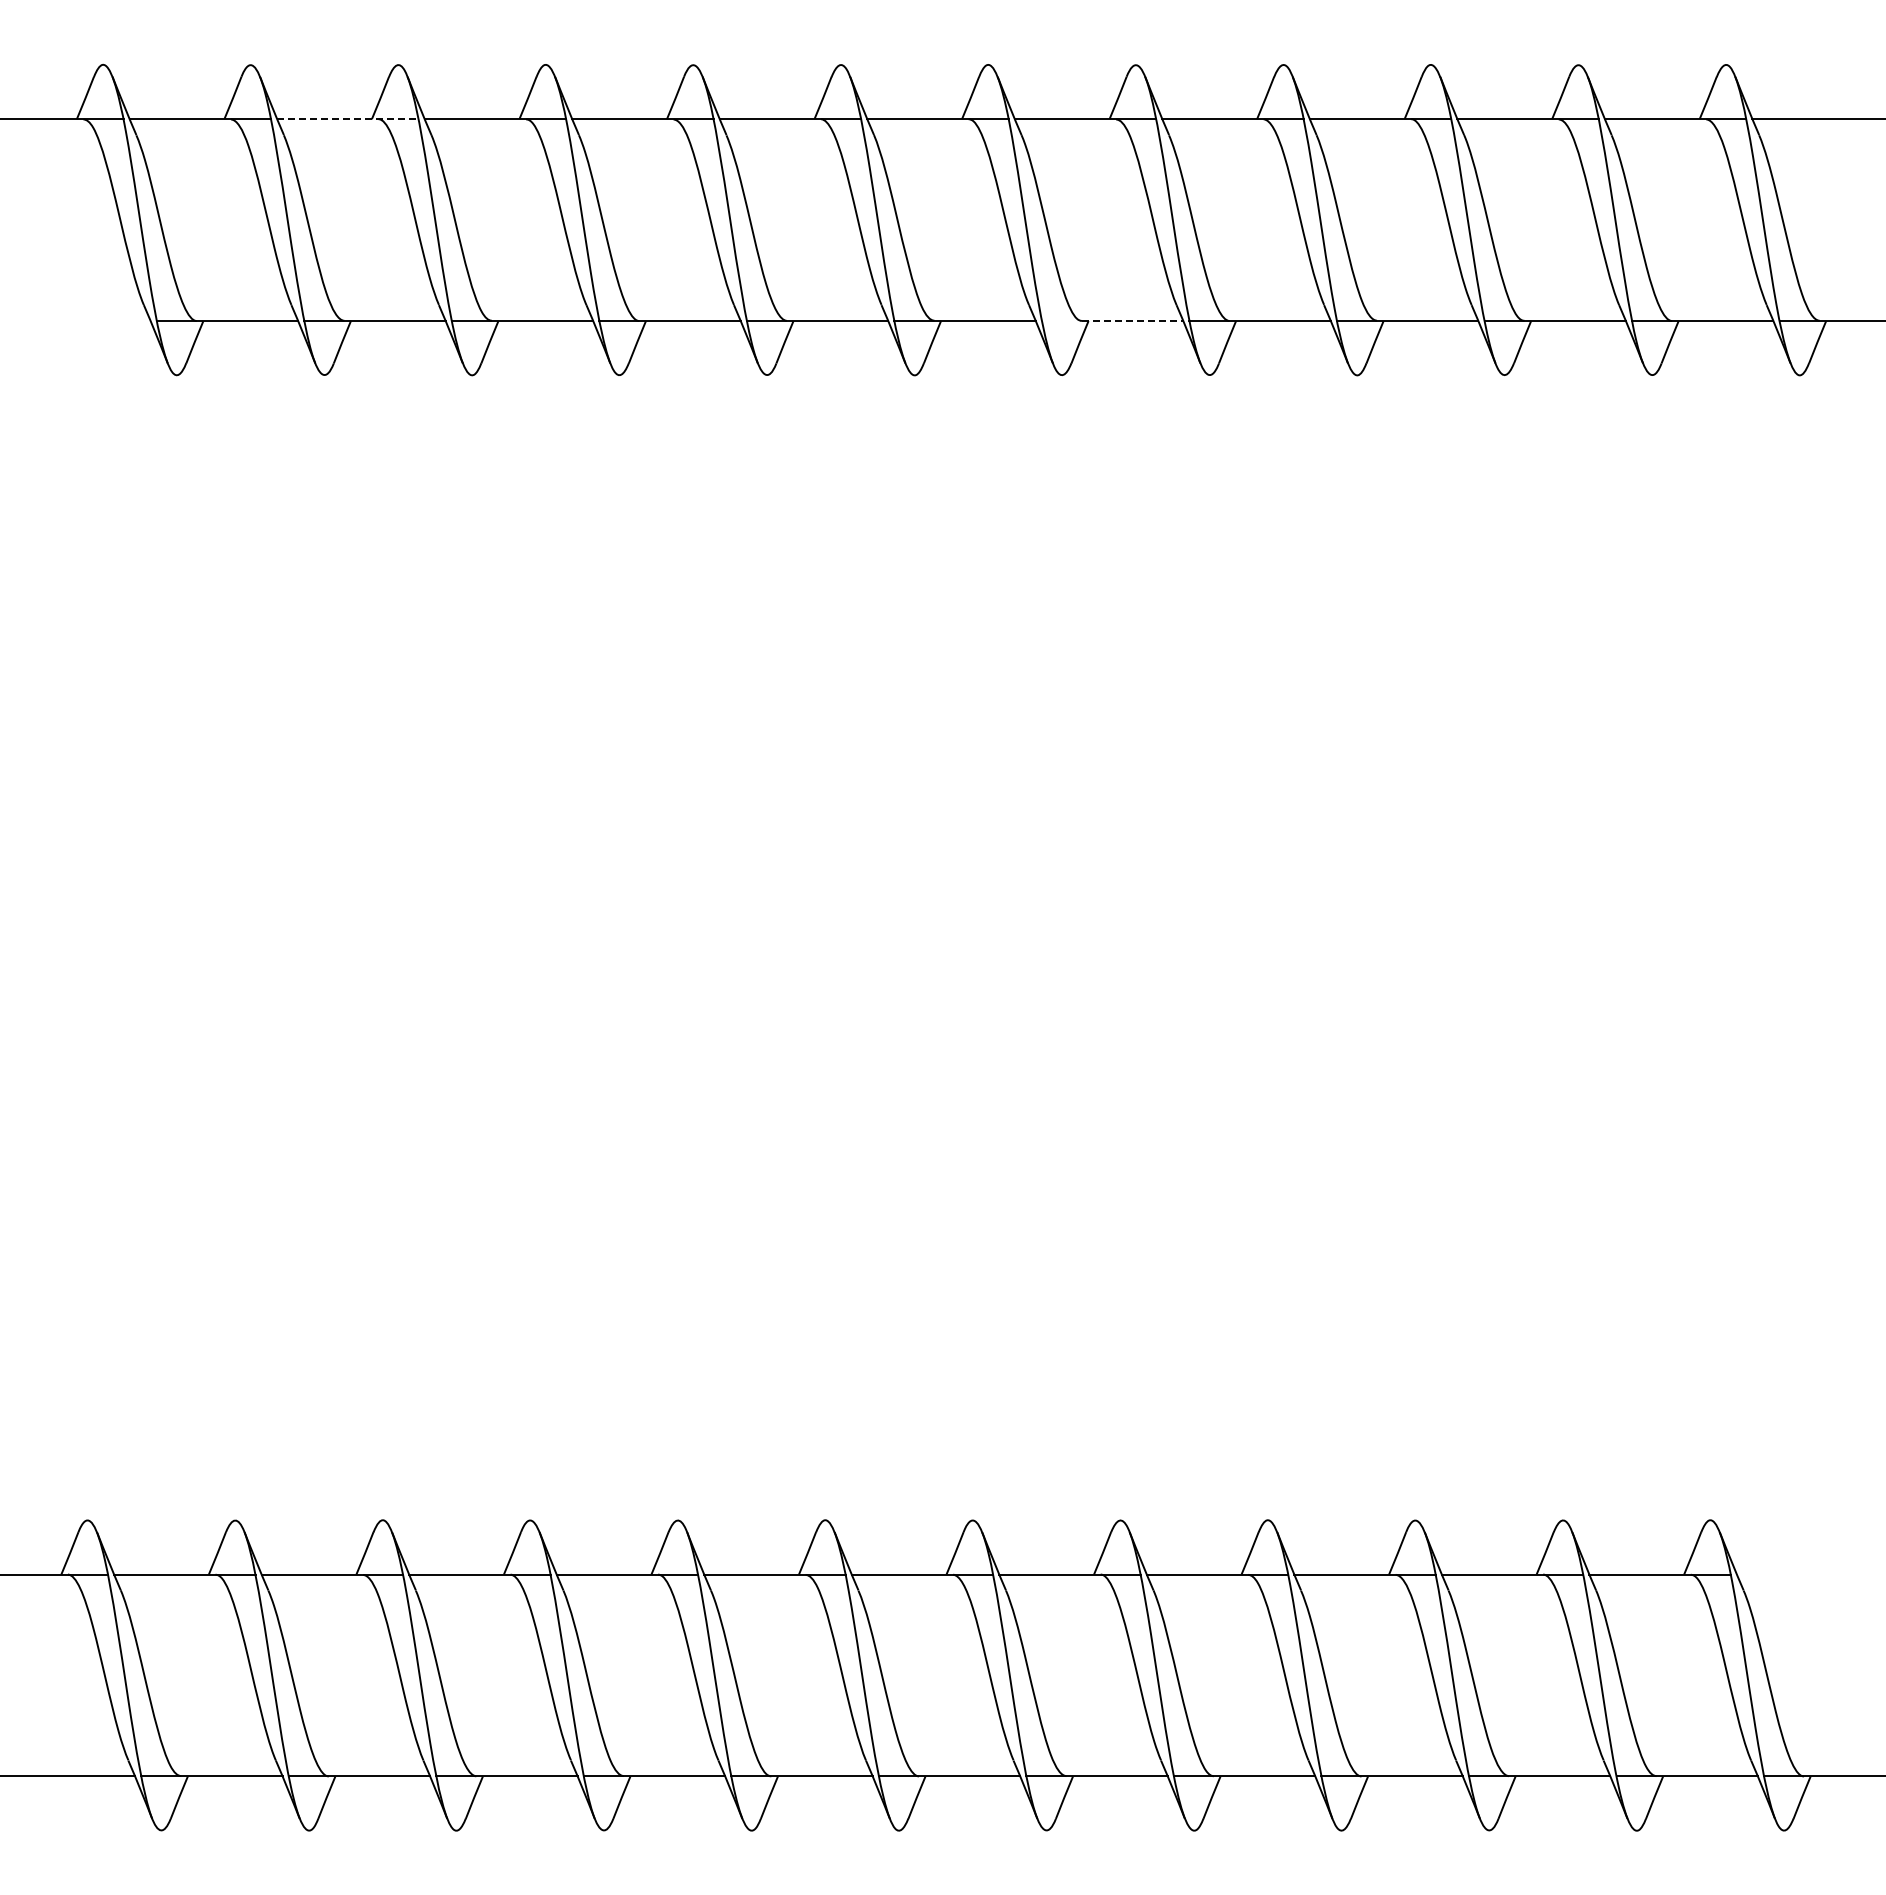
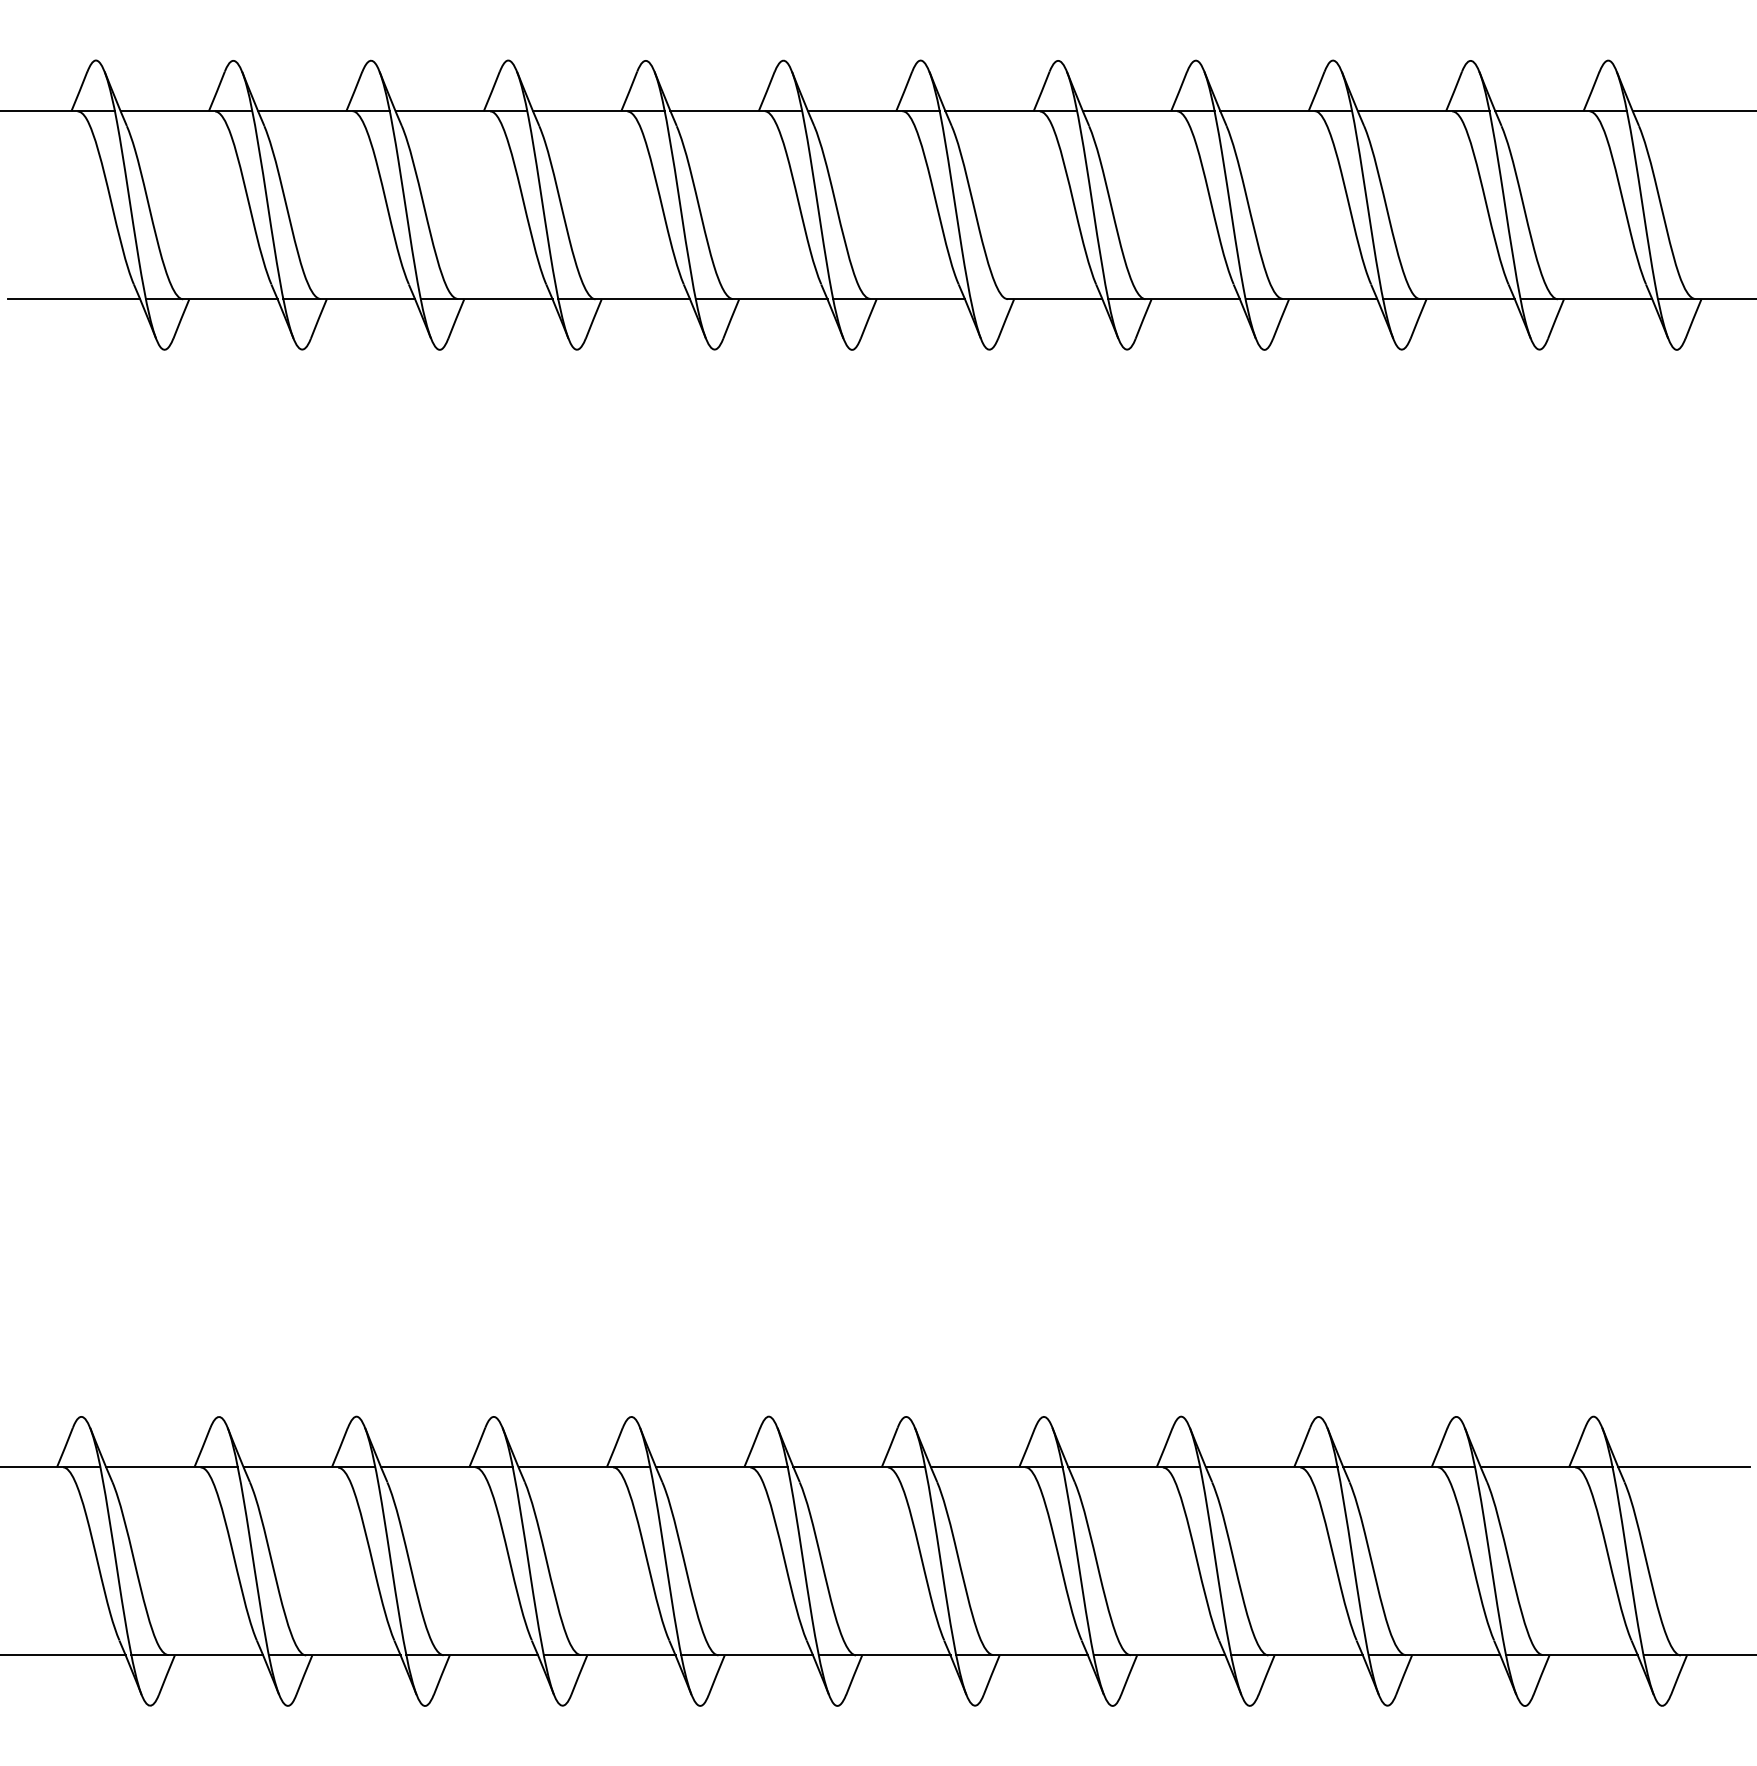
line: (347, 119) -> (323, 111), dashed -> solid
line: (79, 321) -> (73, 299), added
line: (1132, 321) -> (1055, 299), dashed -> solid
line: (1807, 1574) -> (1684, 1467), added

